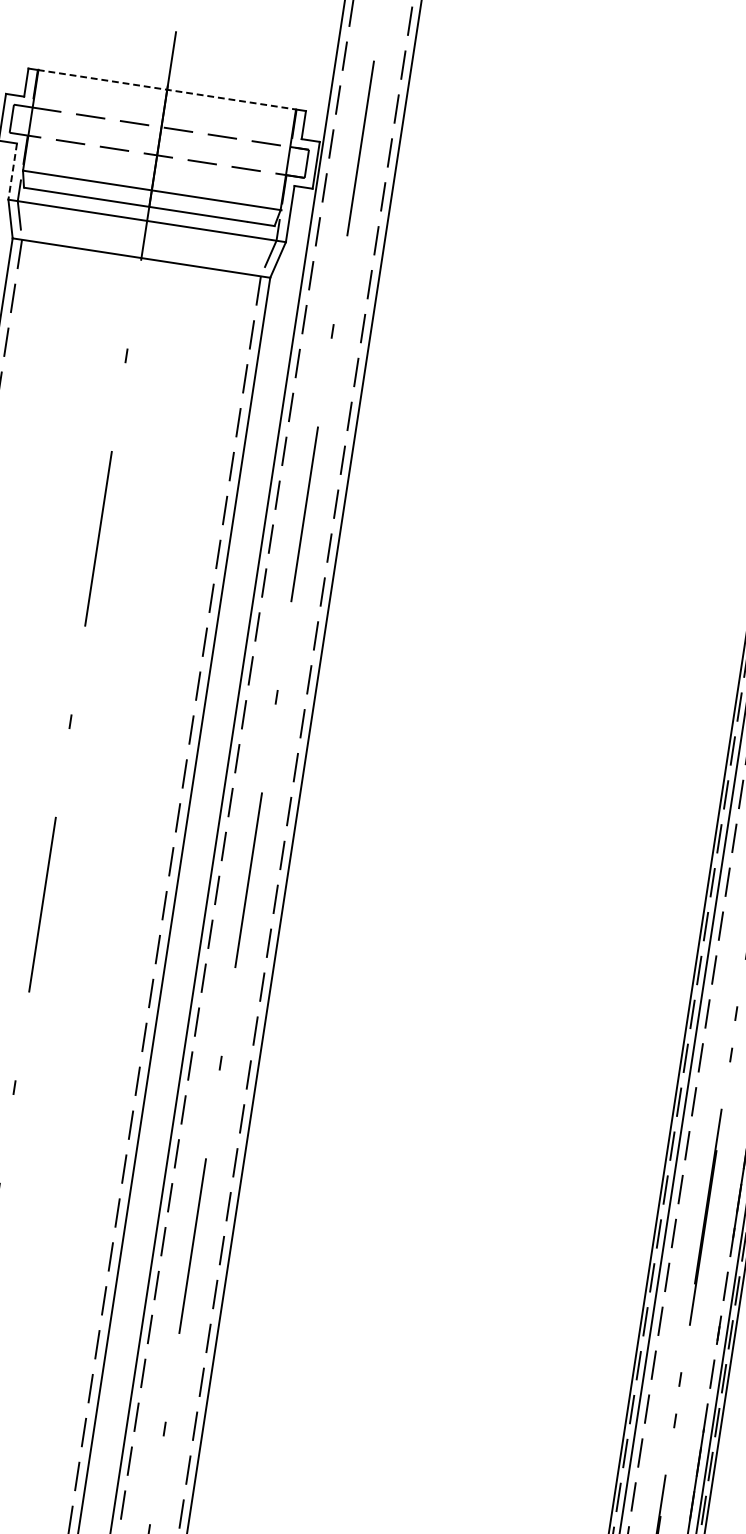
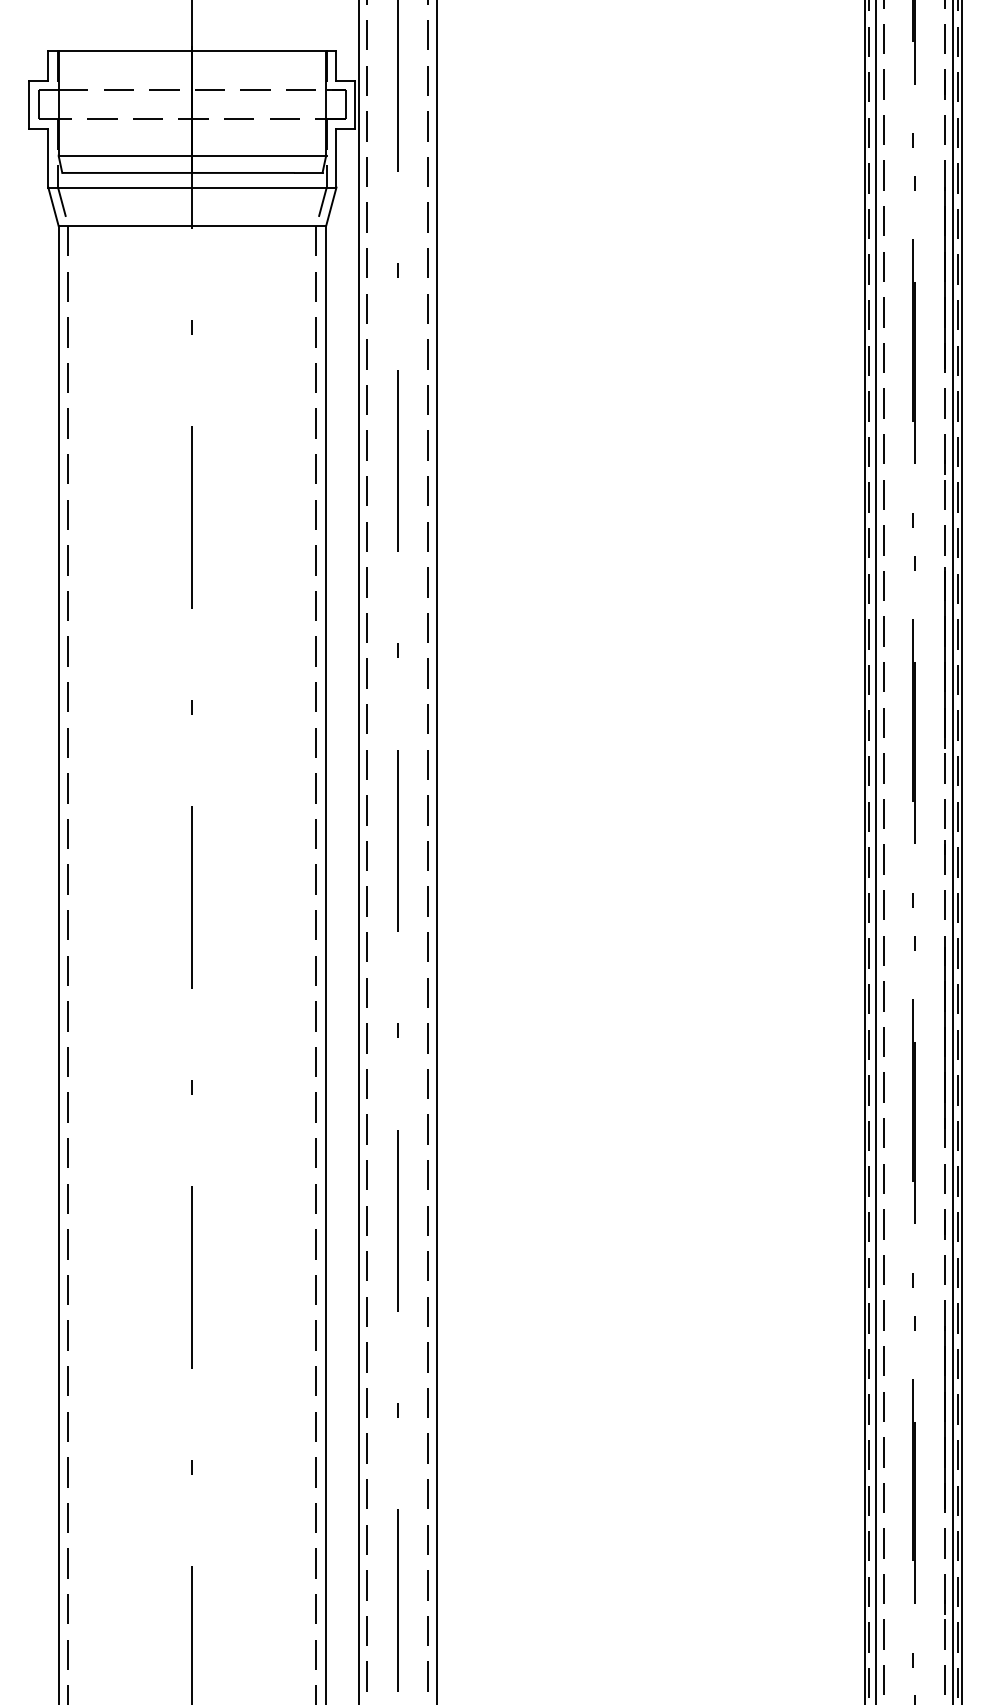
line: (167, 89) -> (192, 51), dashed -> solid
line: (12, 171) -> (48, 158), dashed -> solid

